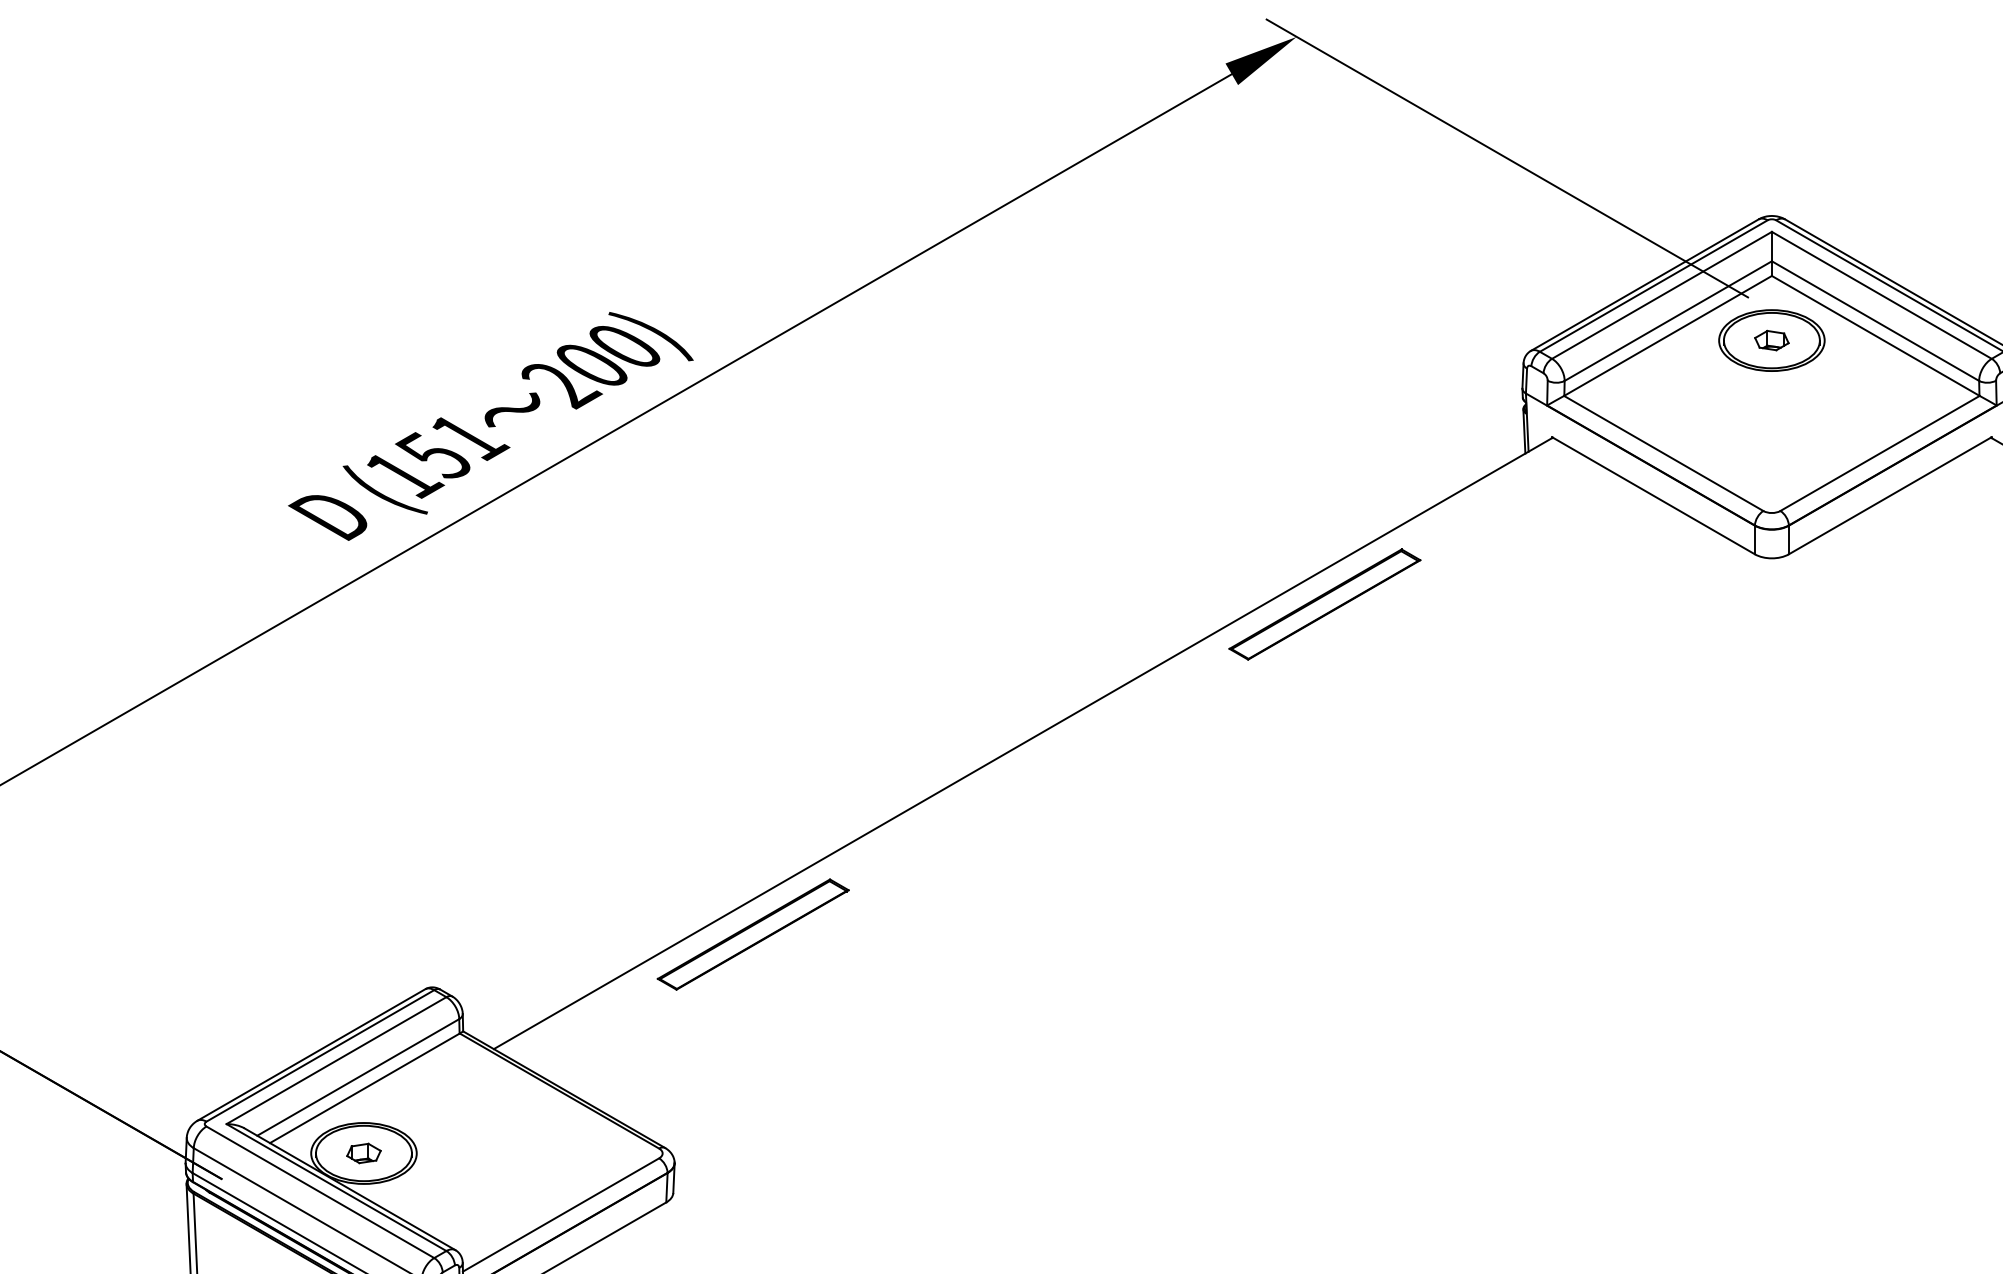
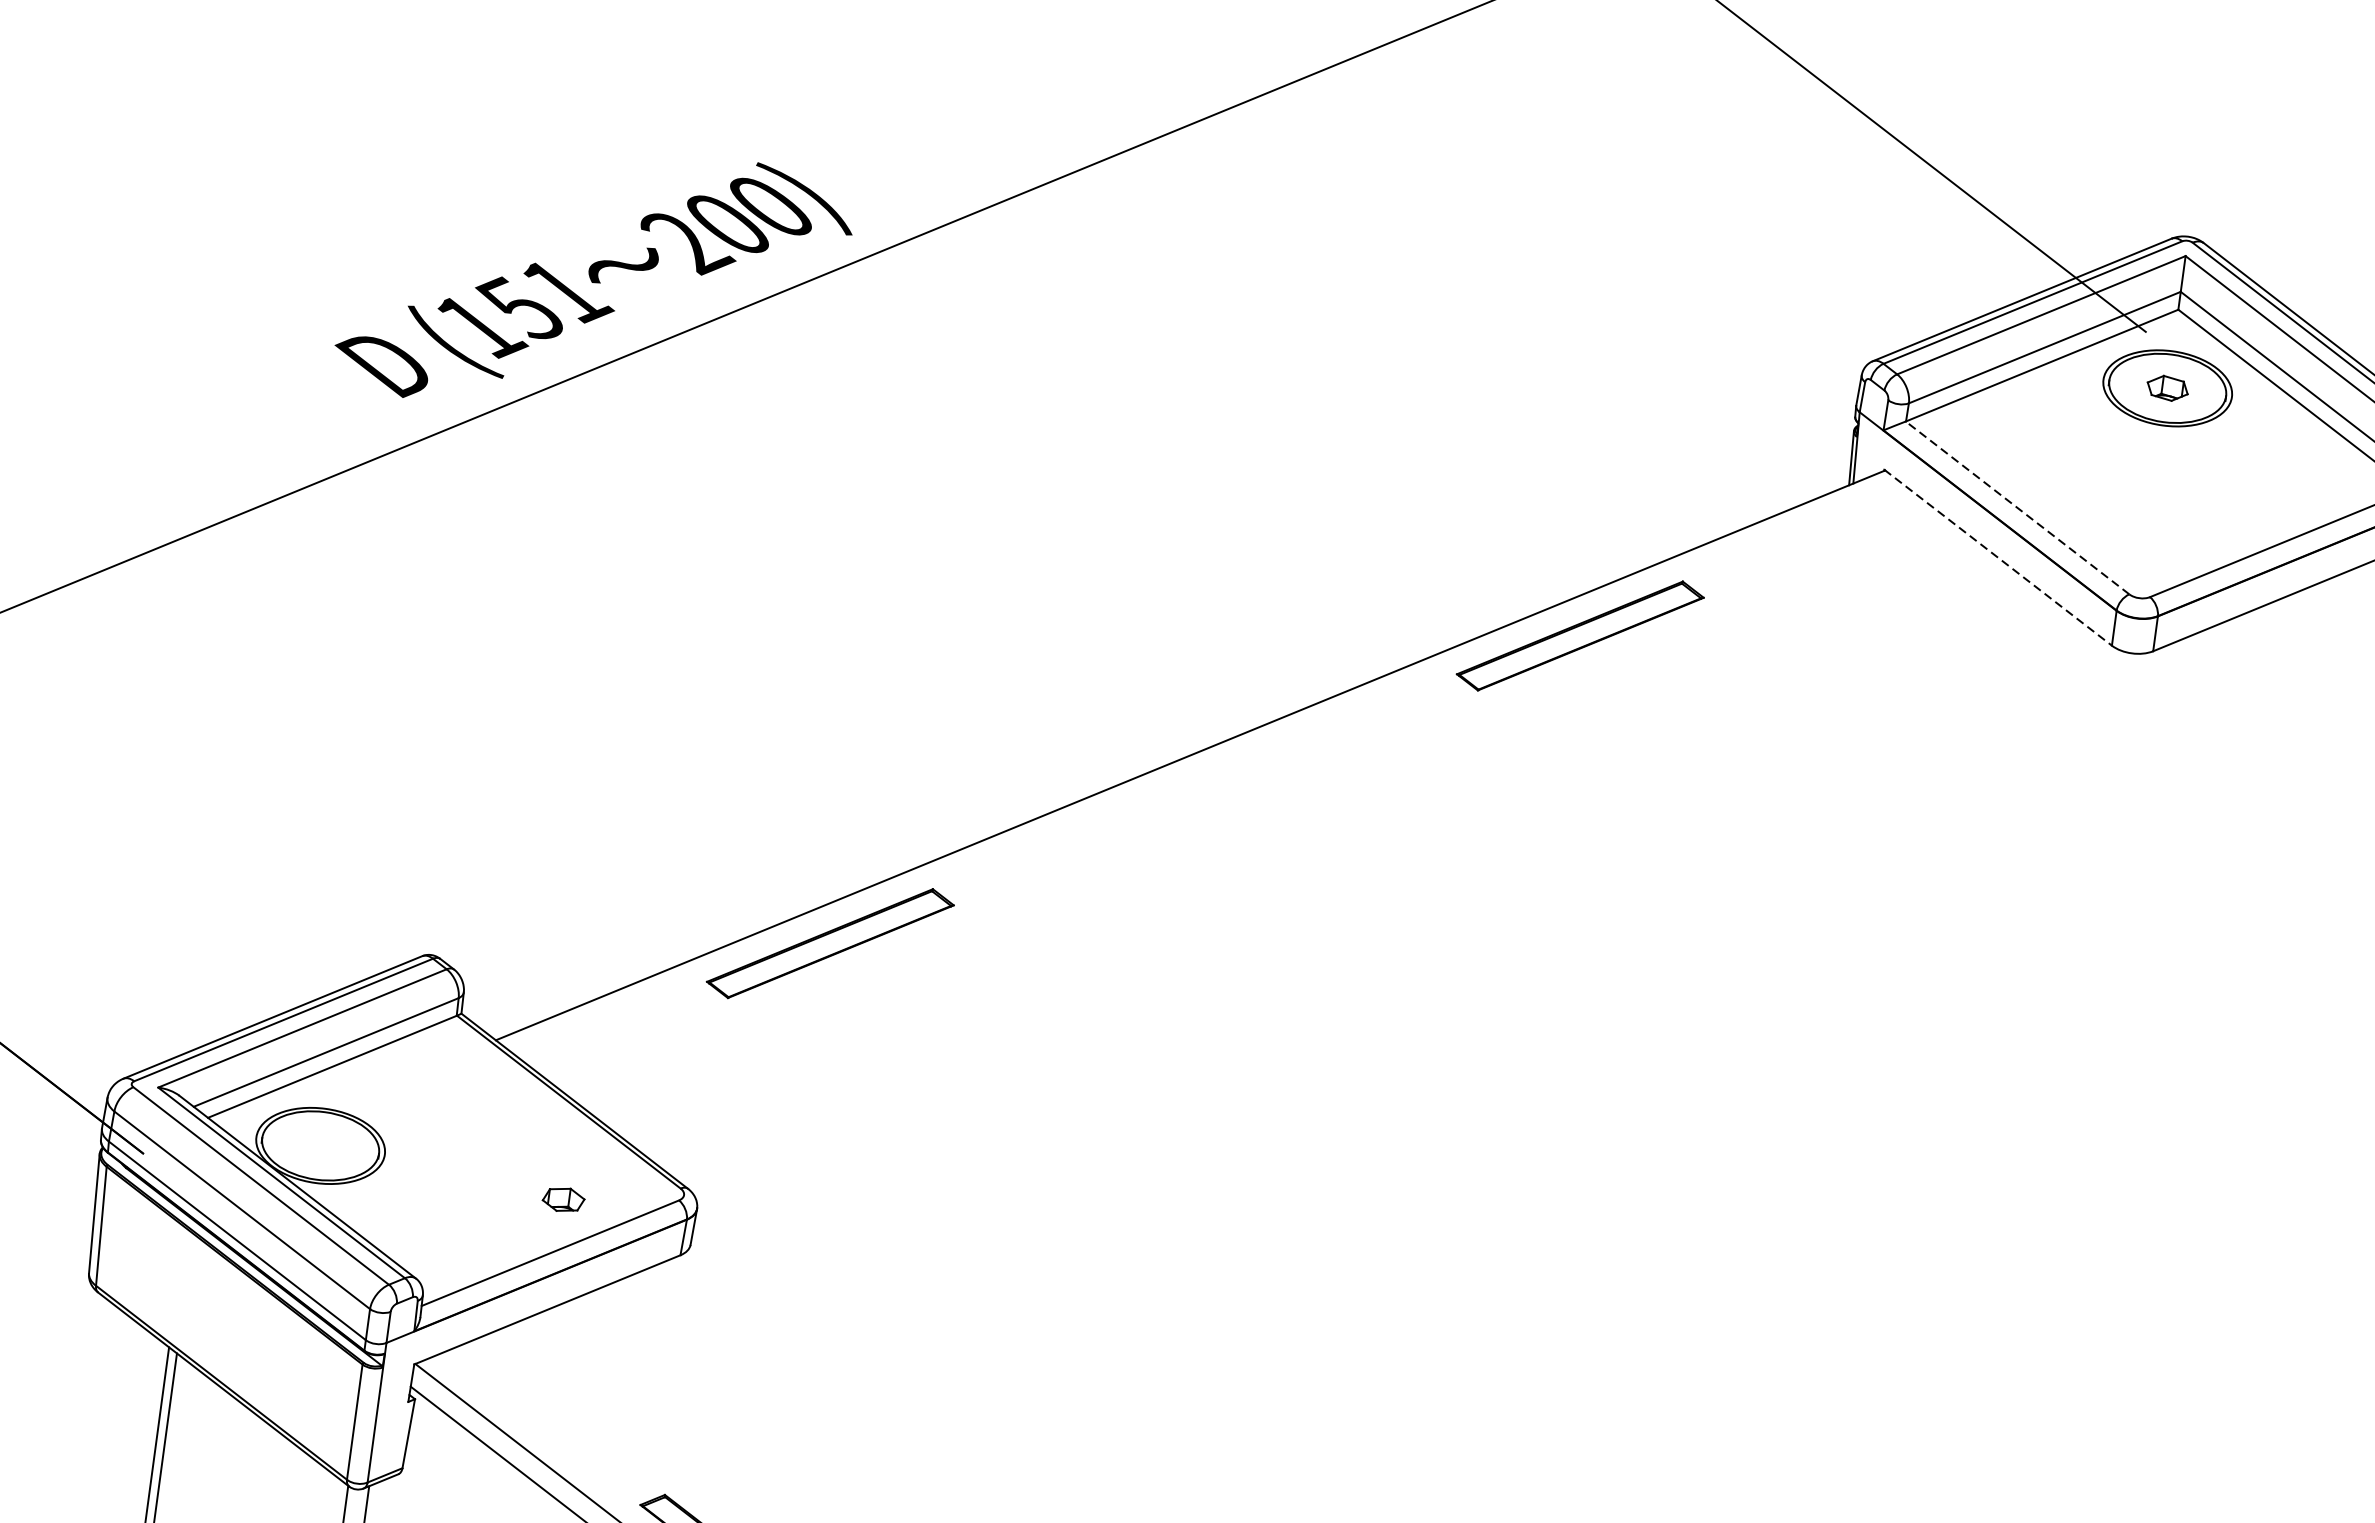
line: (1663, 453) -> (2017, 507), solid -> dashed
line: (1653, 496) -> (1997, 558), solid -> dashed
part: (363, 1153) -> (563, 1199), moved

